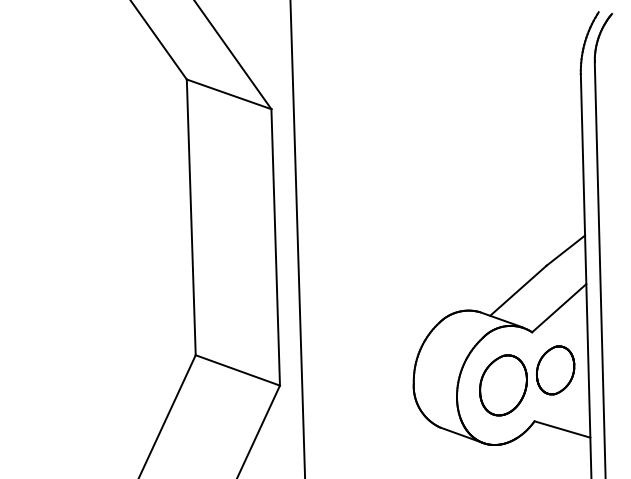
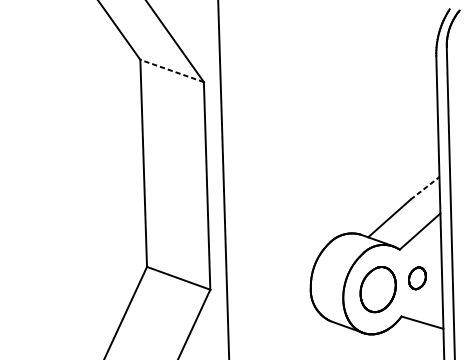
line: (229, 94) -> (172, 71), solid -> dashed
line: (566, 250) -> (425, 188), solid -> dashed
part: (555, 370) -> (417, 278), size x0.6

